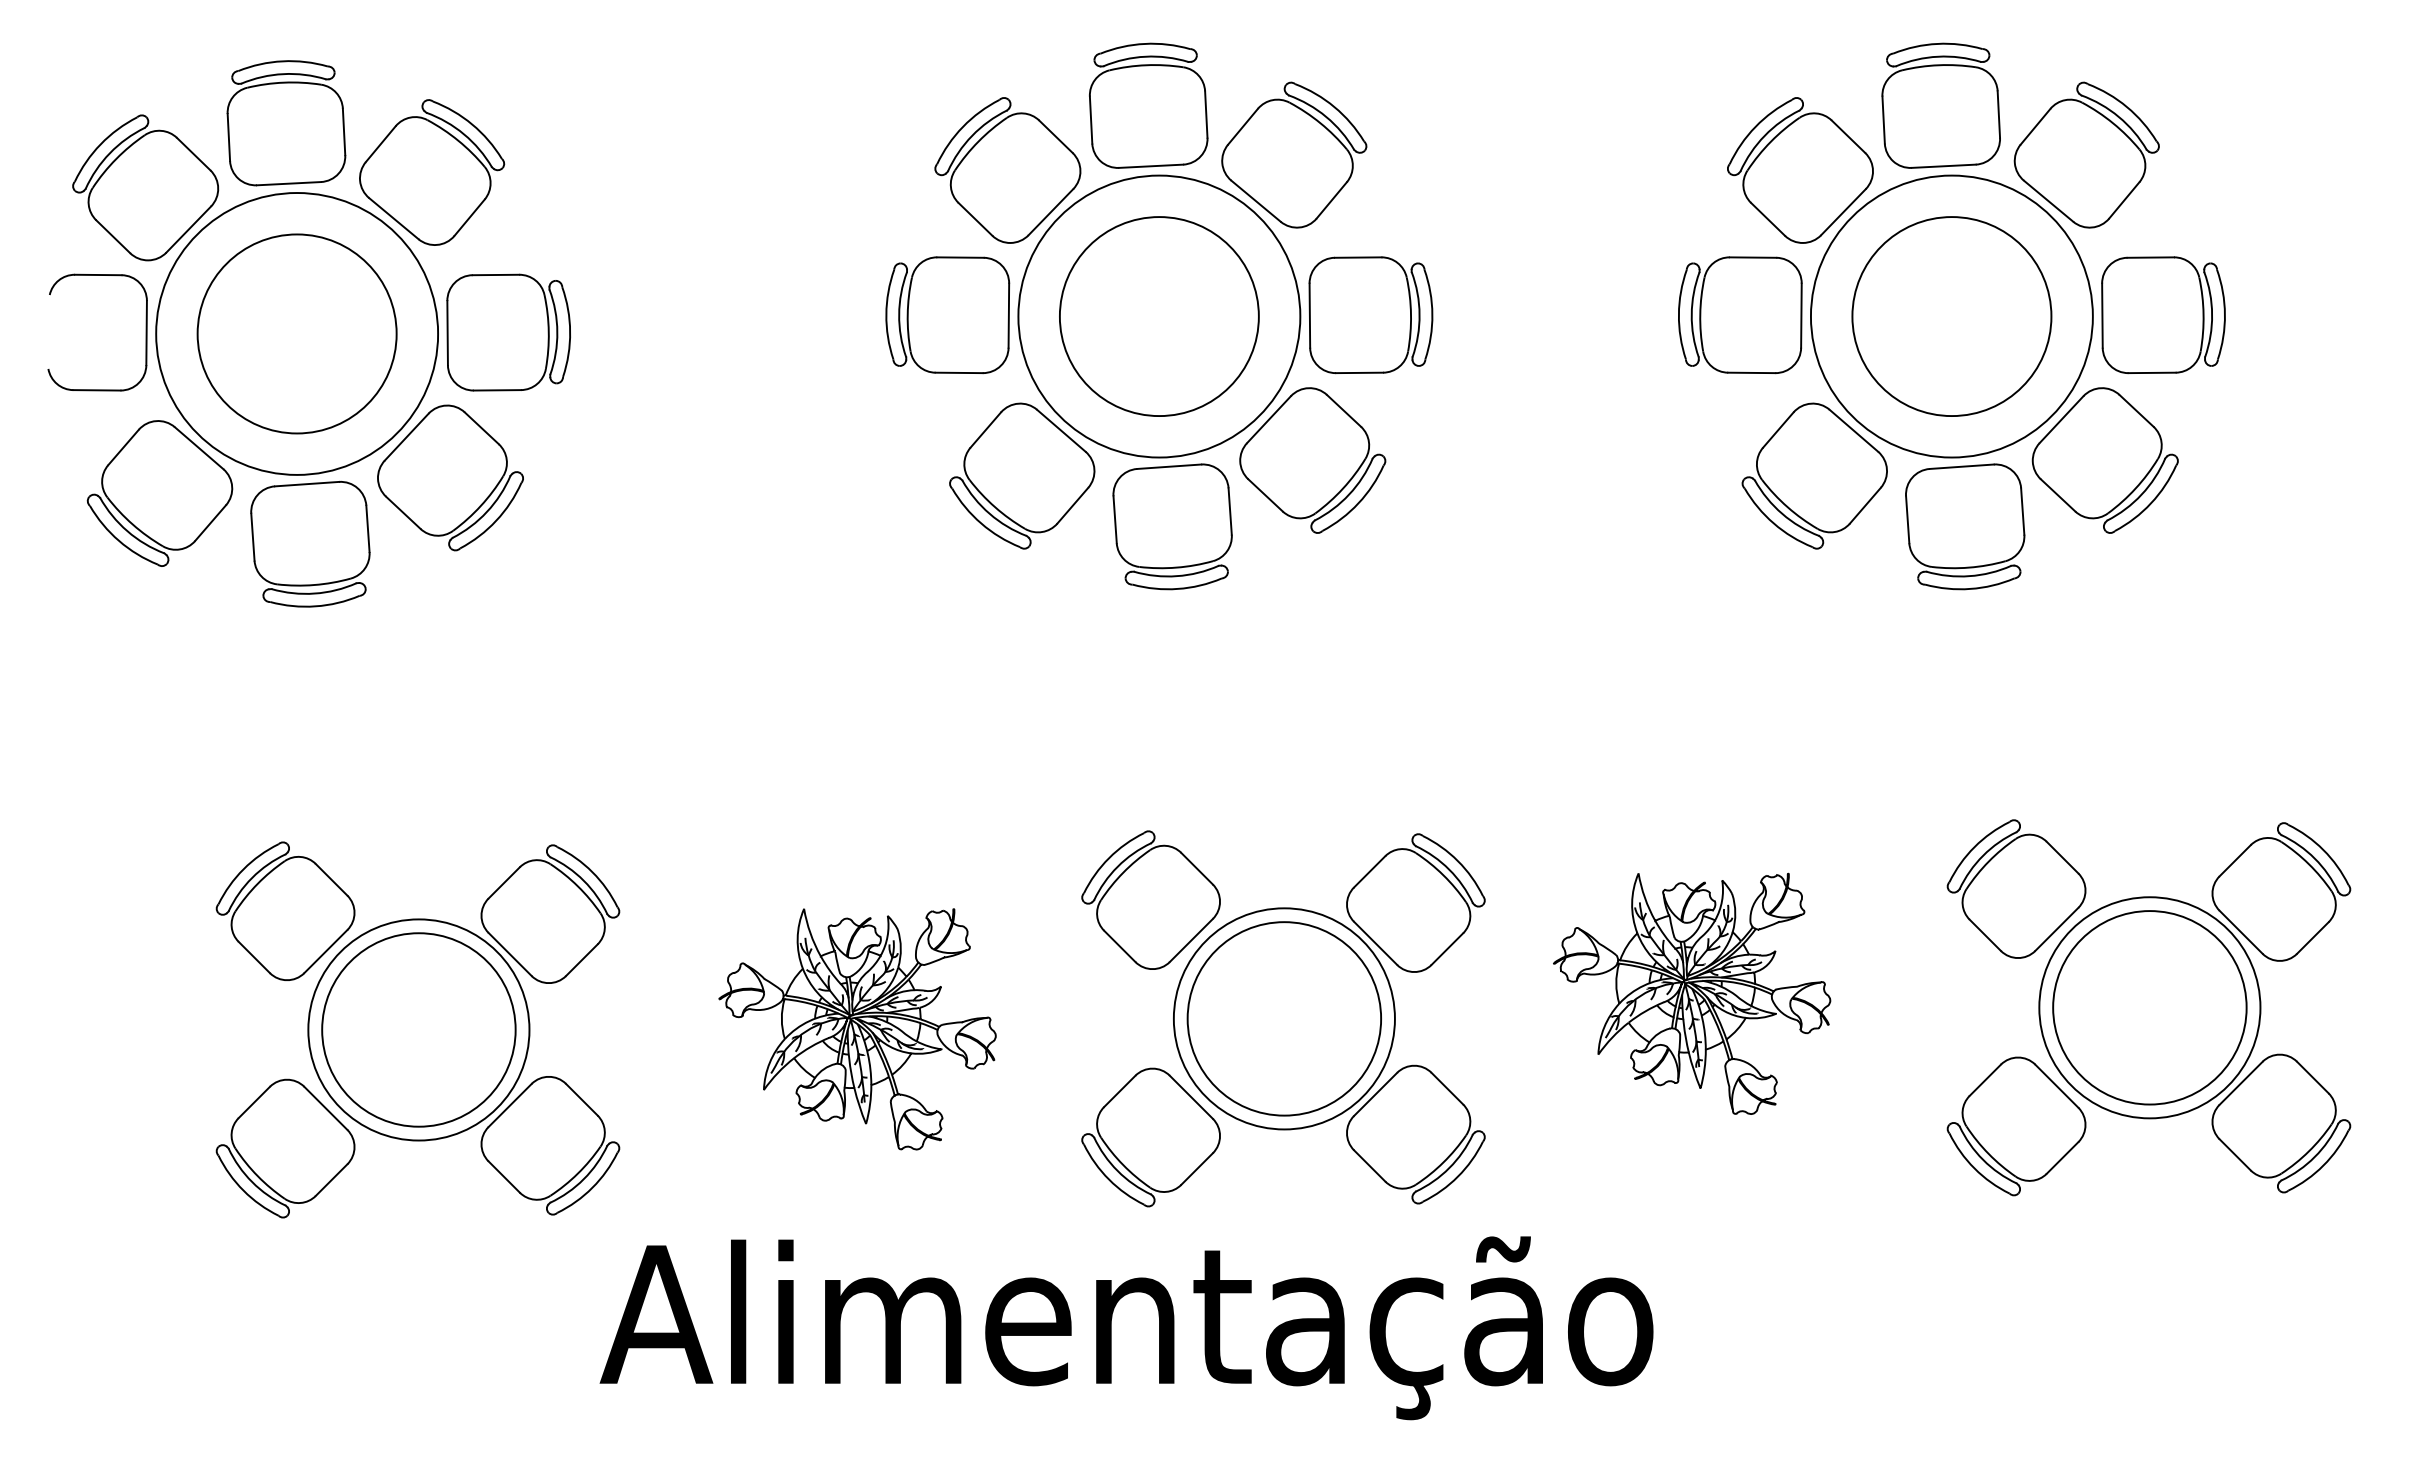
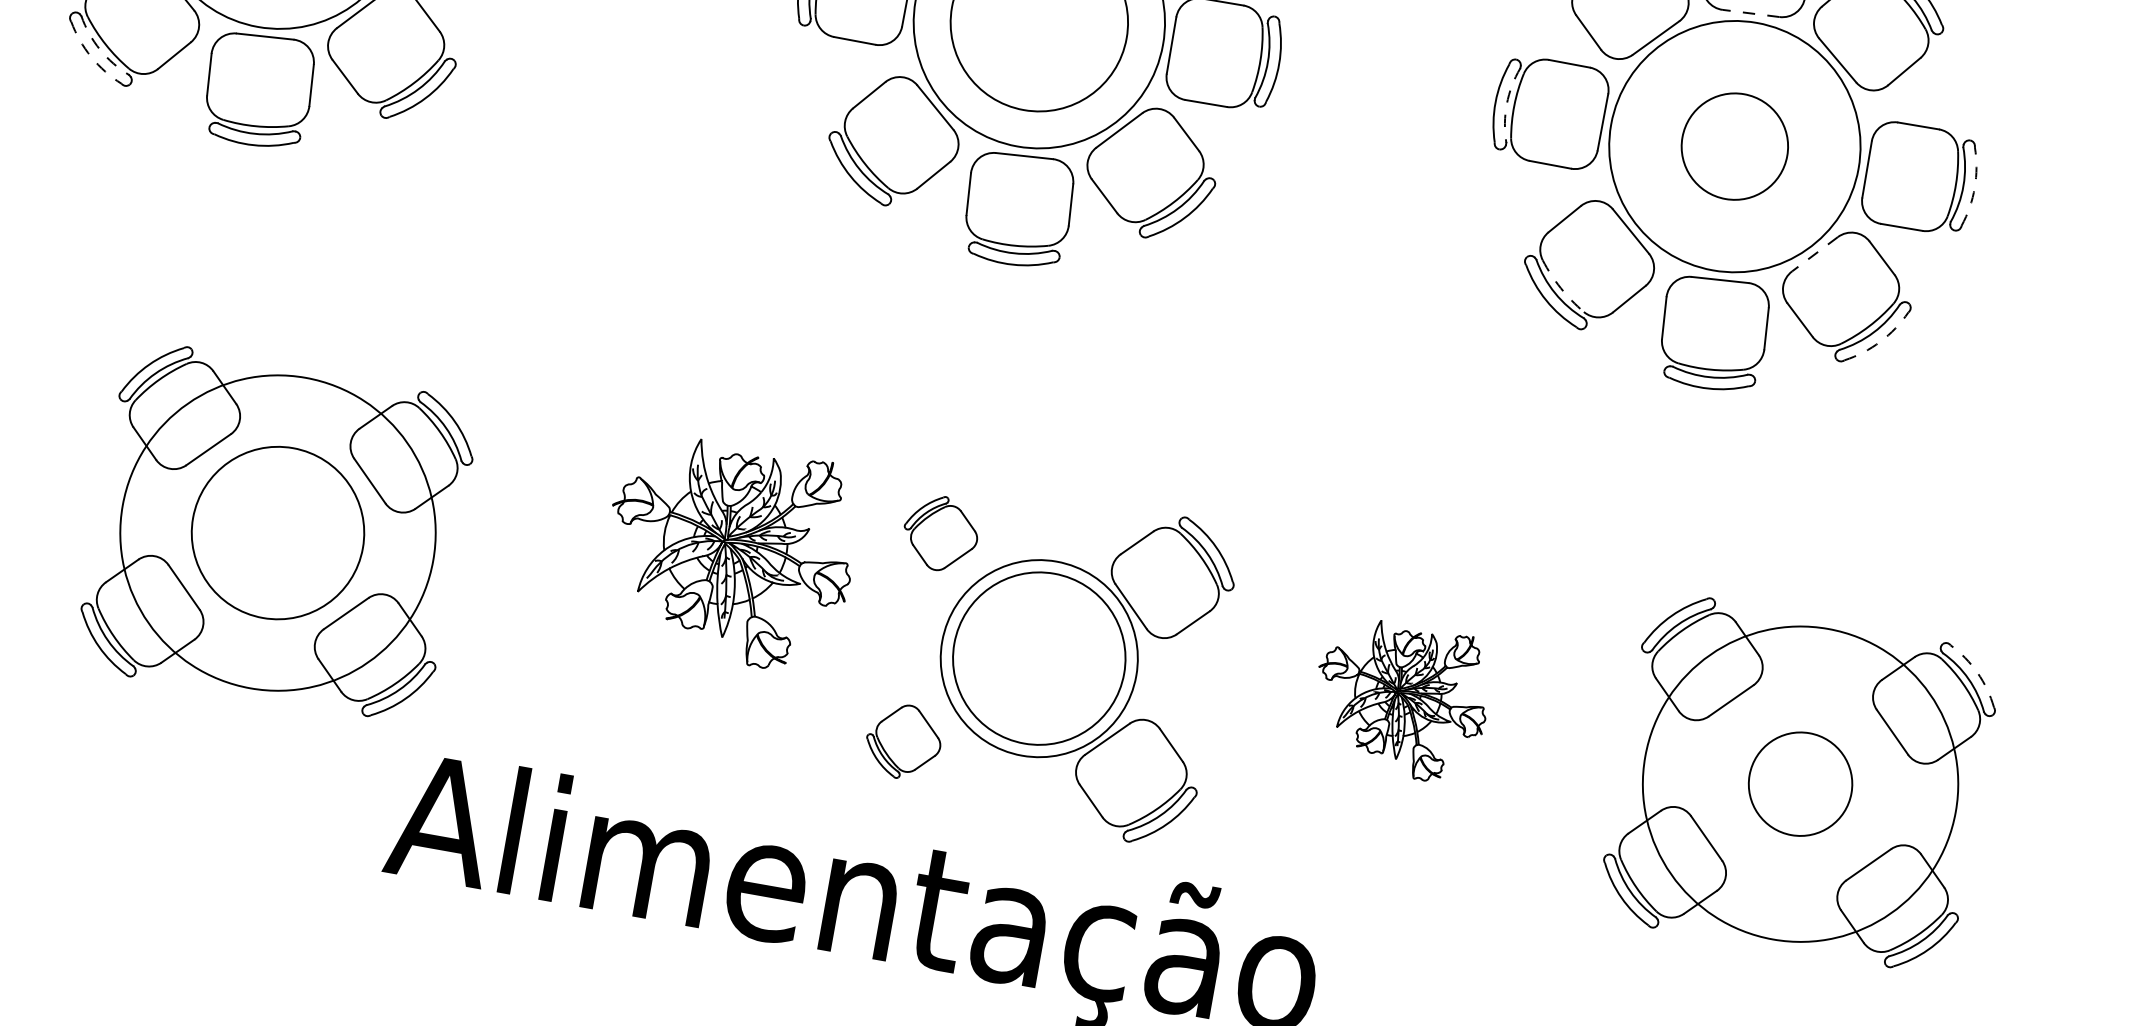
line: (1943, 166) -> (1750, 13), solid -> dashed
arc: (1691, 314) -> (1506, 104), solid -> dashed
arc: (2224, 314) -> (1974, 187), solid -> dashed
circle: (1951, 316) -> (1734, 146), size x0.6
line: (2061, 420) -> (1814, 254), solid -> dashed
arc: (2151, 503) -> (1880, 341), solid -> dashed
arc: (1787, 507) -> (1560, 288), solid -> dashed
arc: (127, 531) -> (100, 50), solid -> dashed
arc: (119, 540) -> (91, 56), solid -> dashed
arc: (2323, 849) -> (1977, 672), solid -> dashed
part: (1150, 899) -> (940, 532), size x0.6
part: (1692, 993) -> (1401, 700), size x0.7
circle: (2149, 1007) -> (1800, 783), size x0.6
circle: (2149, 1007) -> (1800, 783), size x1.6
circle: (418, 1029) -> (277, 532), size x1.6
part: (857, 1029) -> (729, 553), moved
part: (1150, 1137) -> (903, 741), size x0.6

